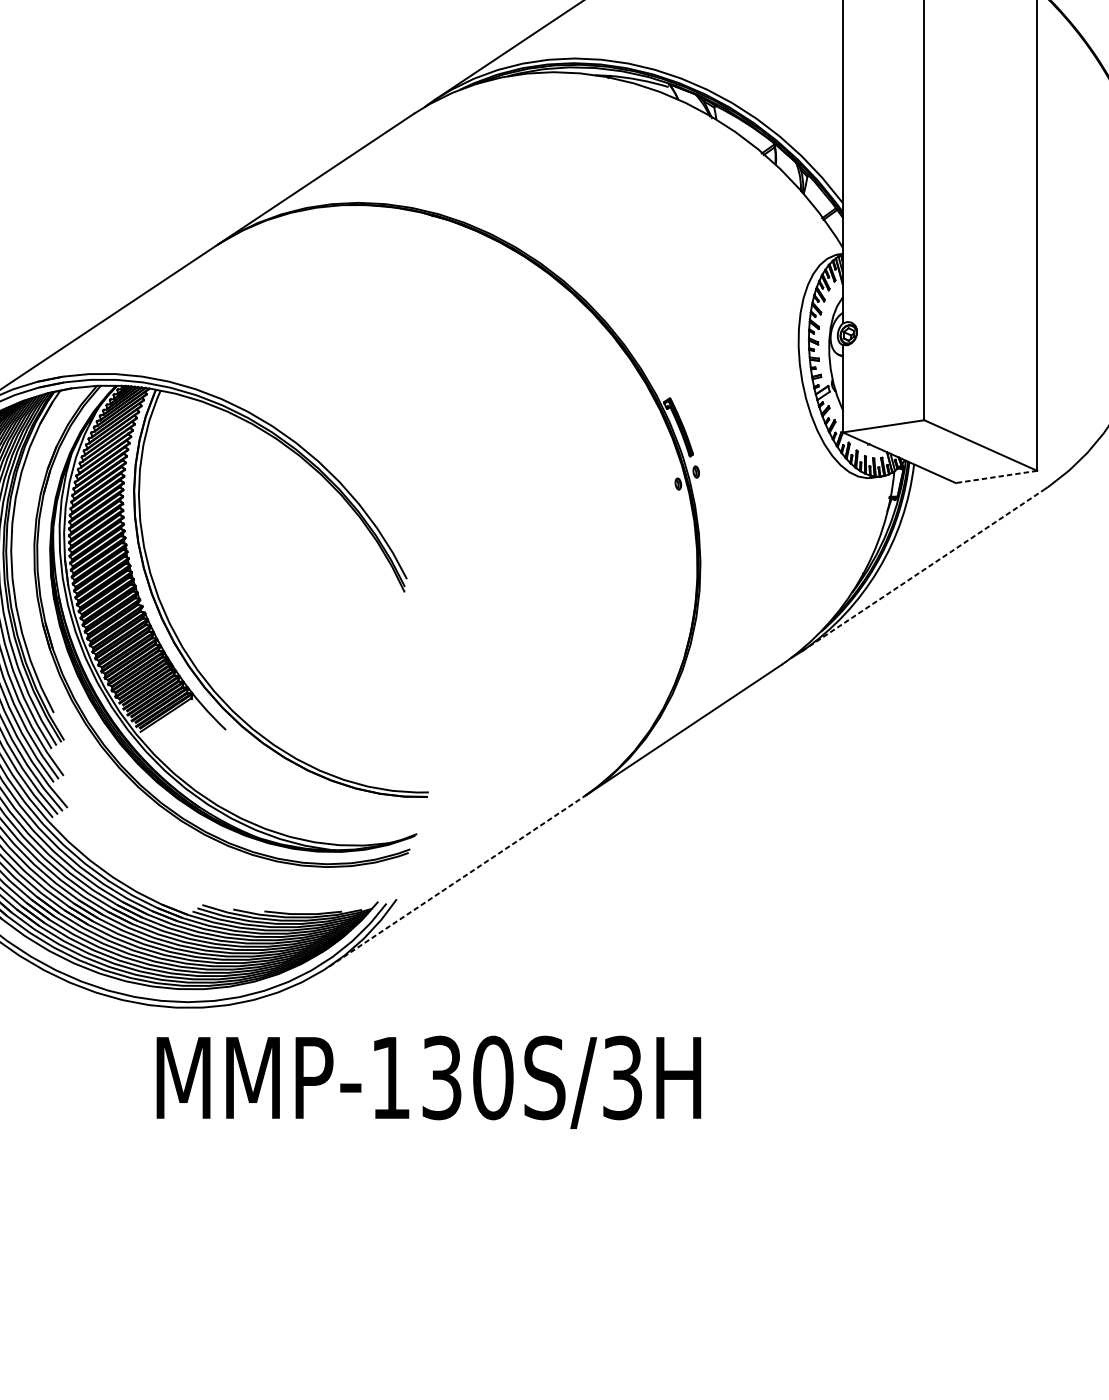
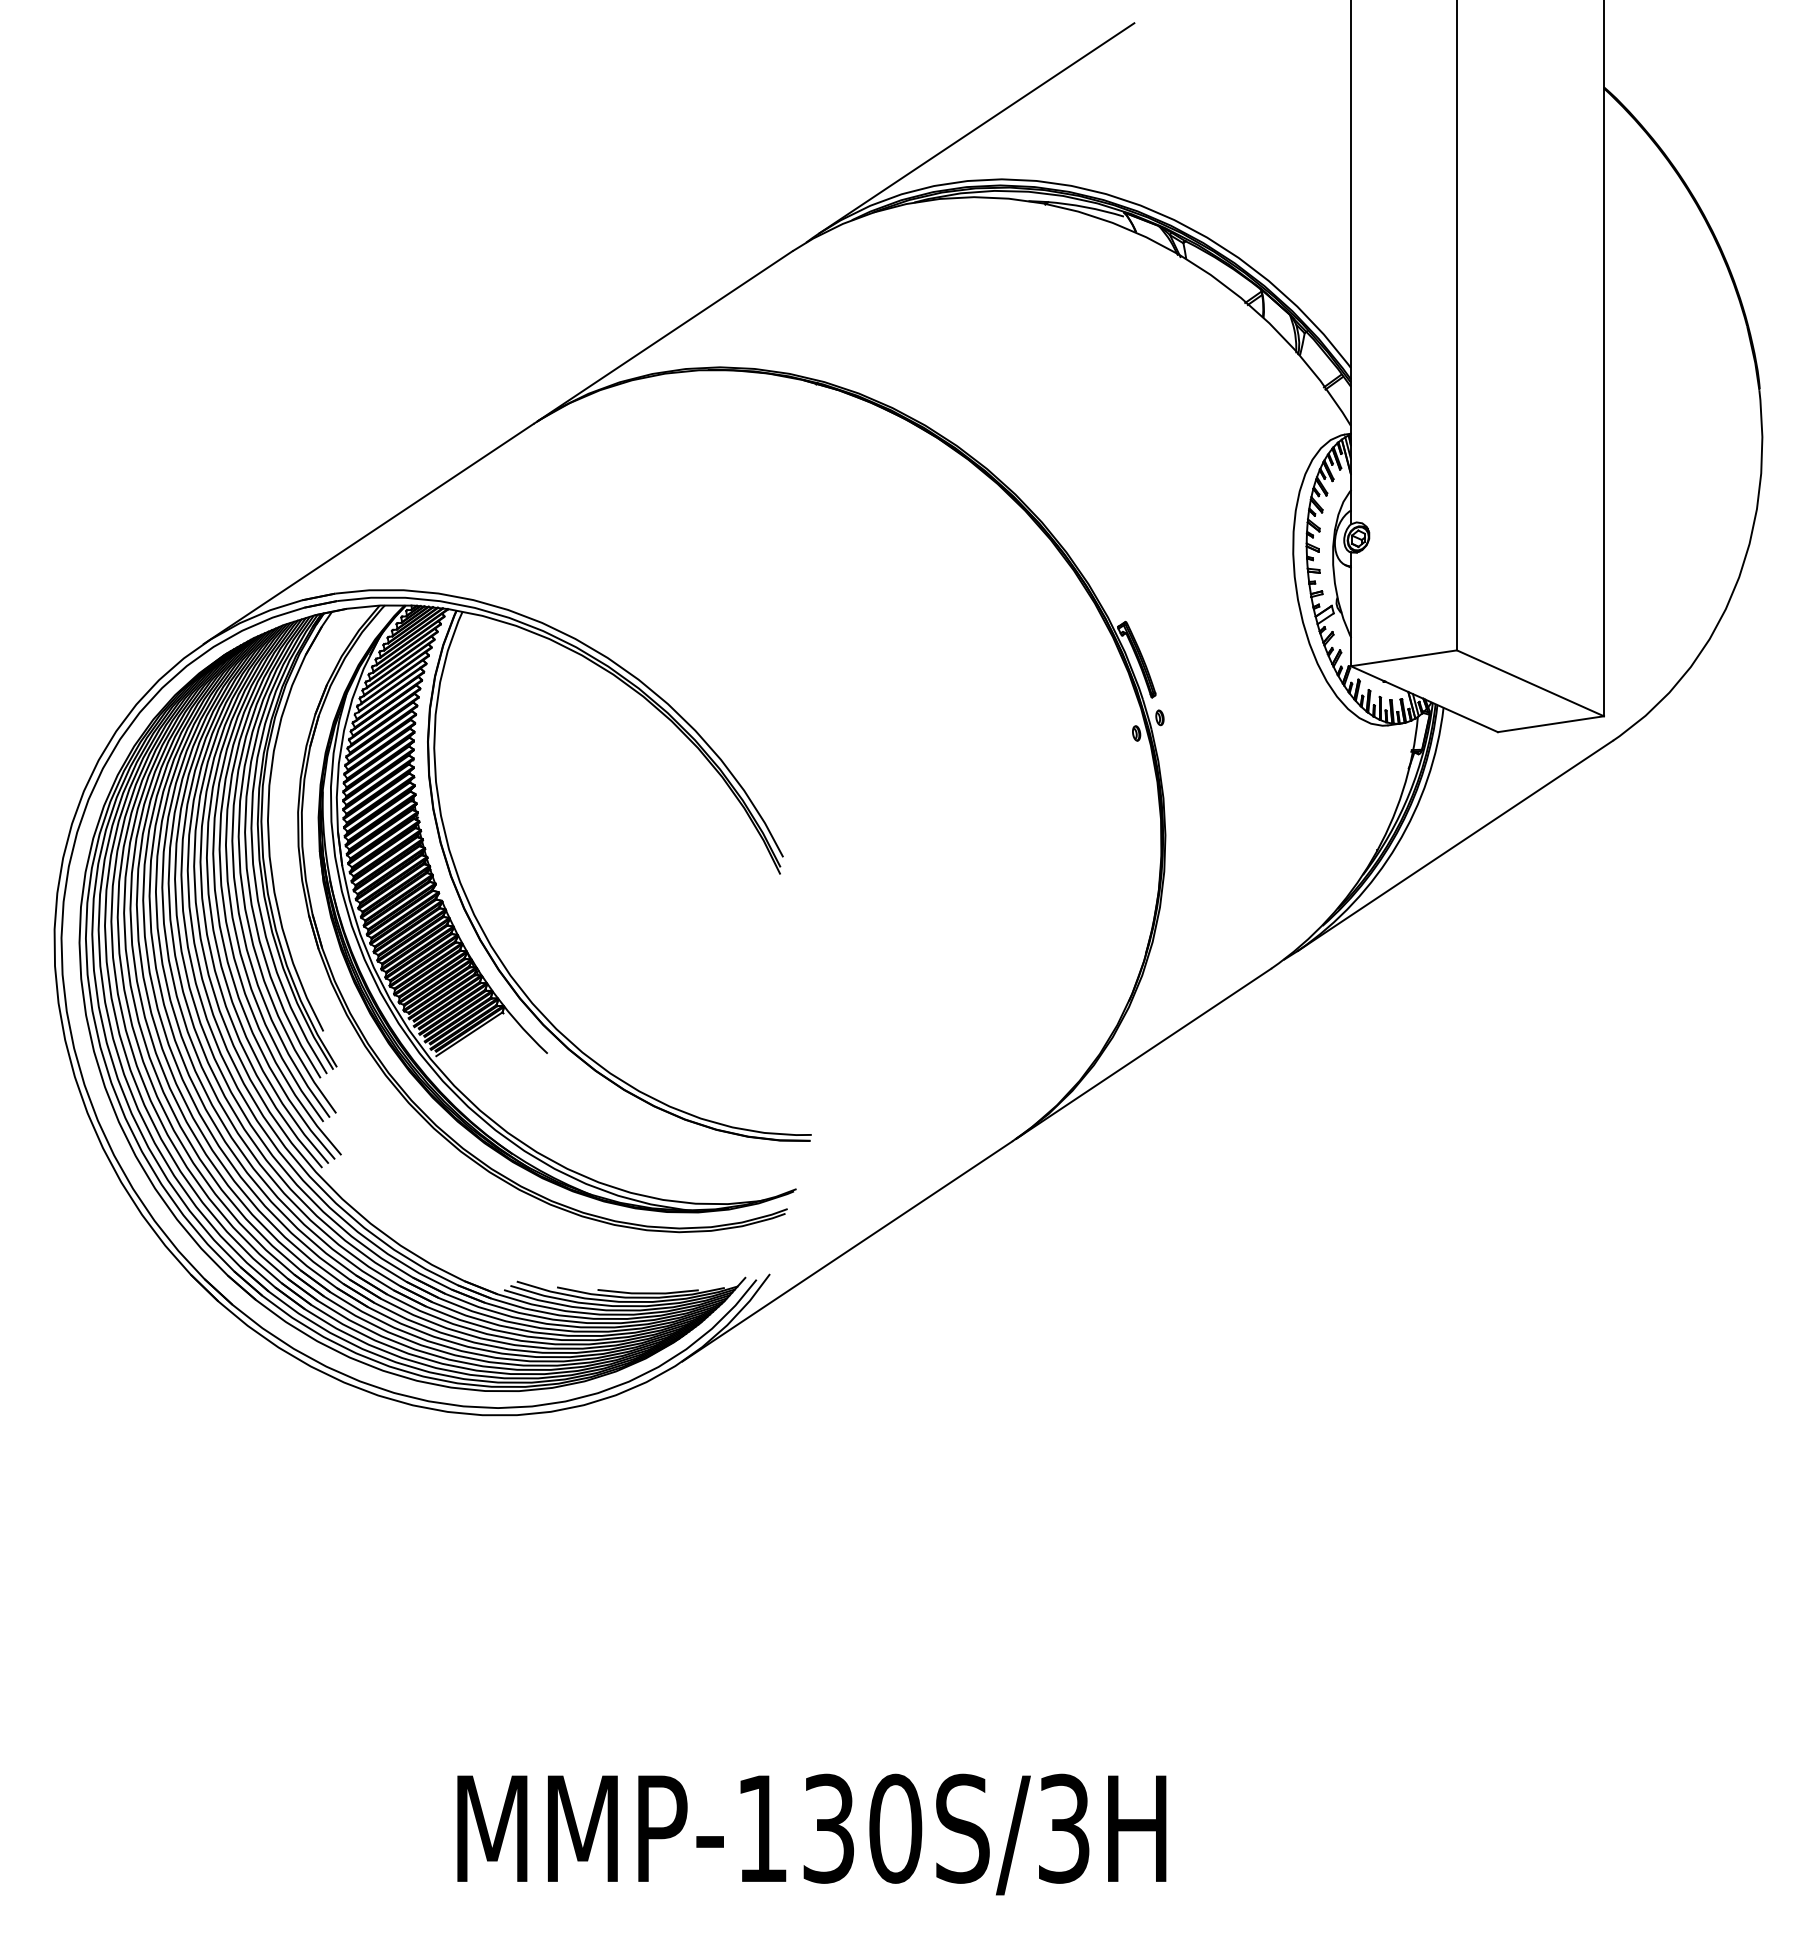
line: (996, 477) -> (1550, 724), dashed -> solid
line: (923, 570) -> (1455, 845), dashed -> solid
line: (456, 881) -> (847, 1251), dashed -> solid
text: (428, 1082) -> (811, 1834), moved

